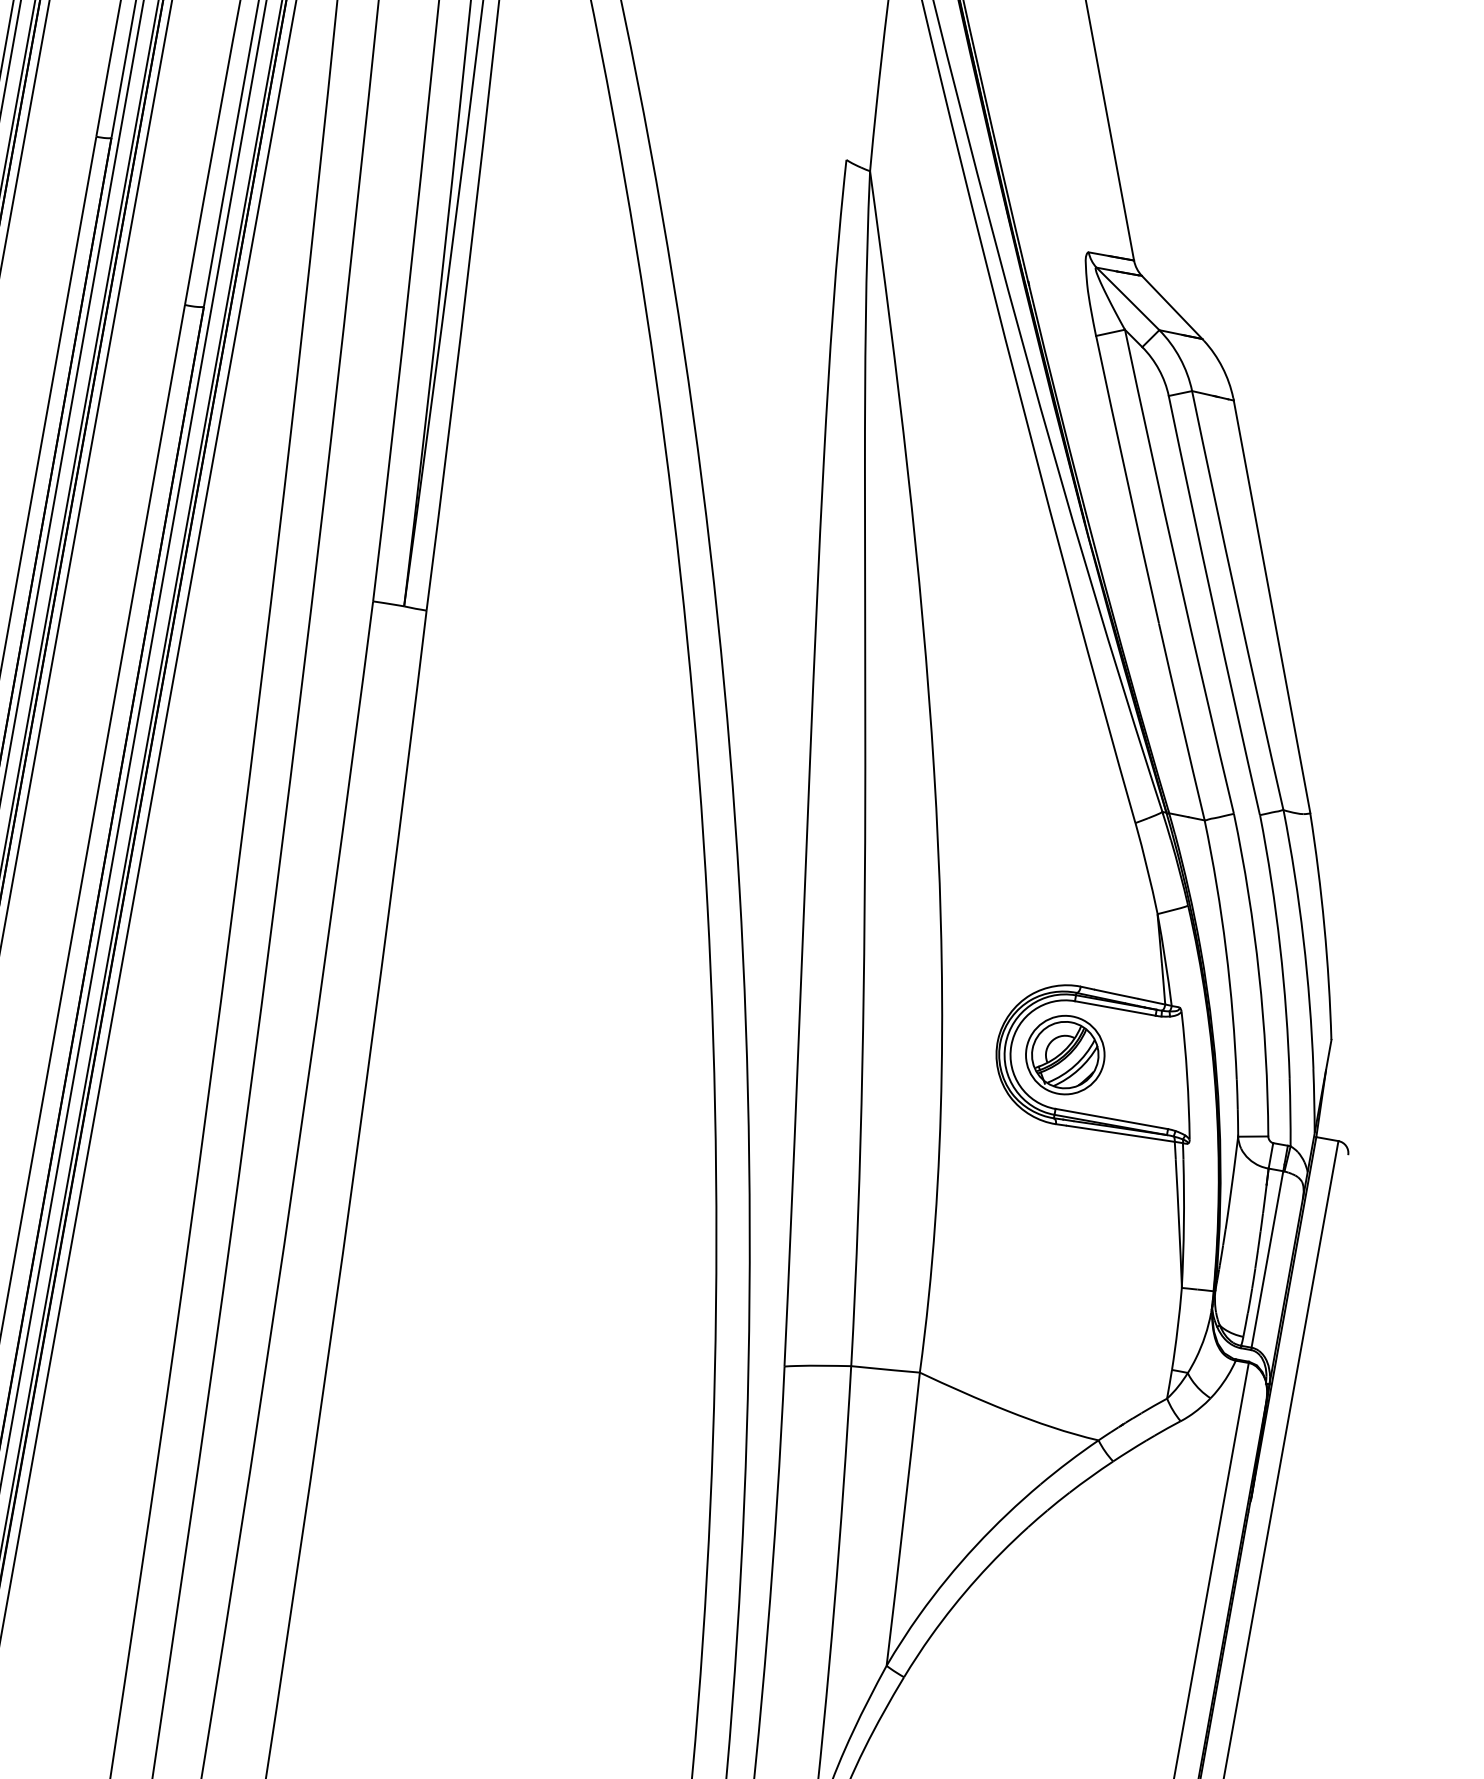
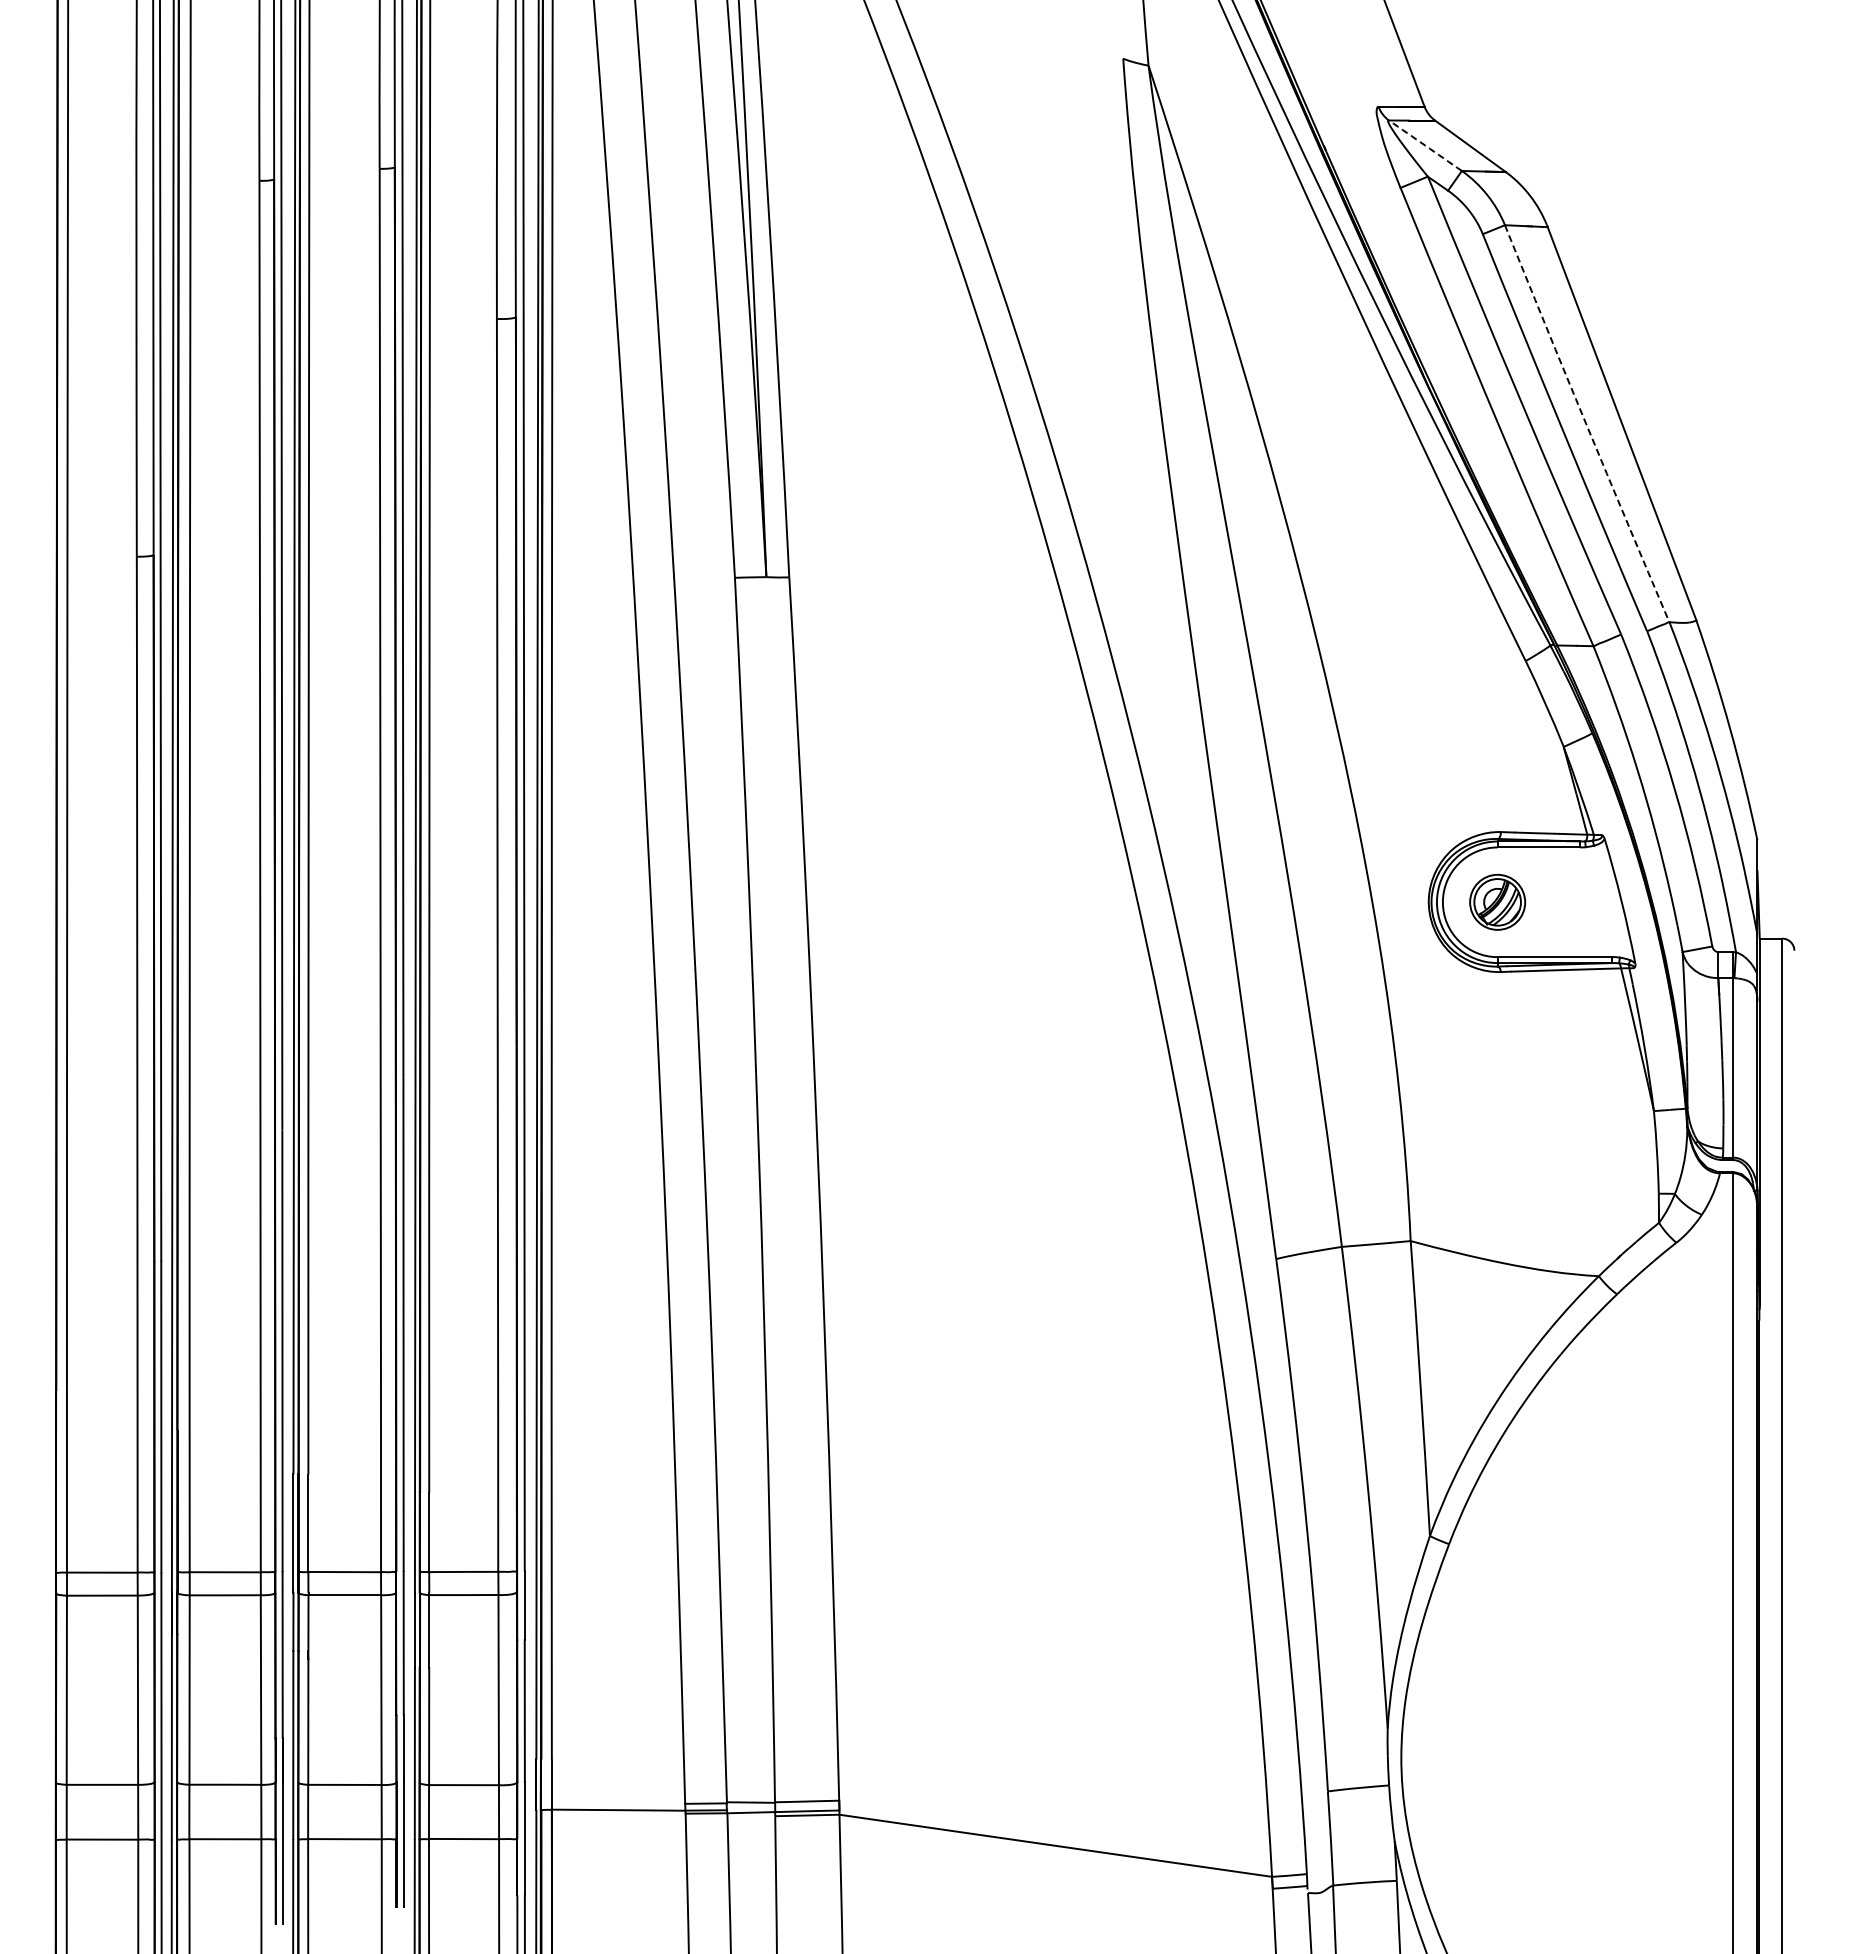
arc: (1128, 298) -> (1425, 145), solid -> dashed
arc: (1236, 601) -> (1586, 424), solid -> dashed
part: (1065, 1055) -> (1497, 902), size x0.7

